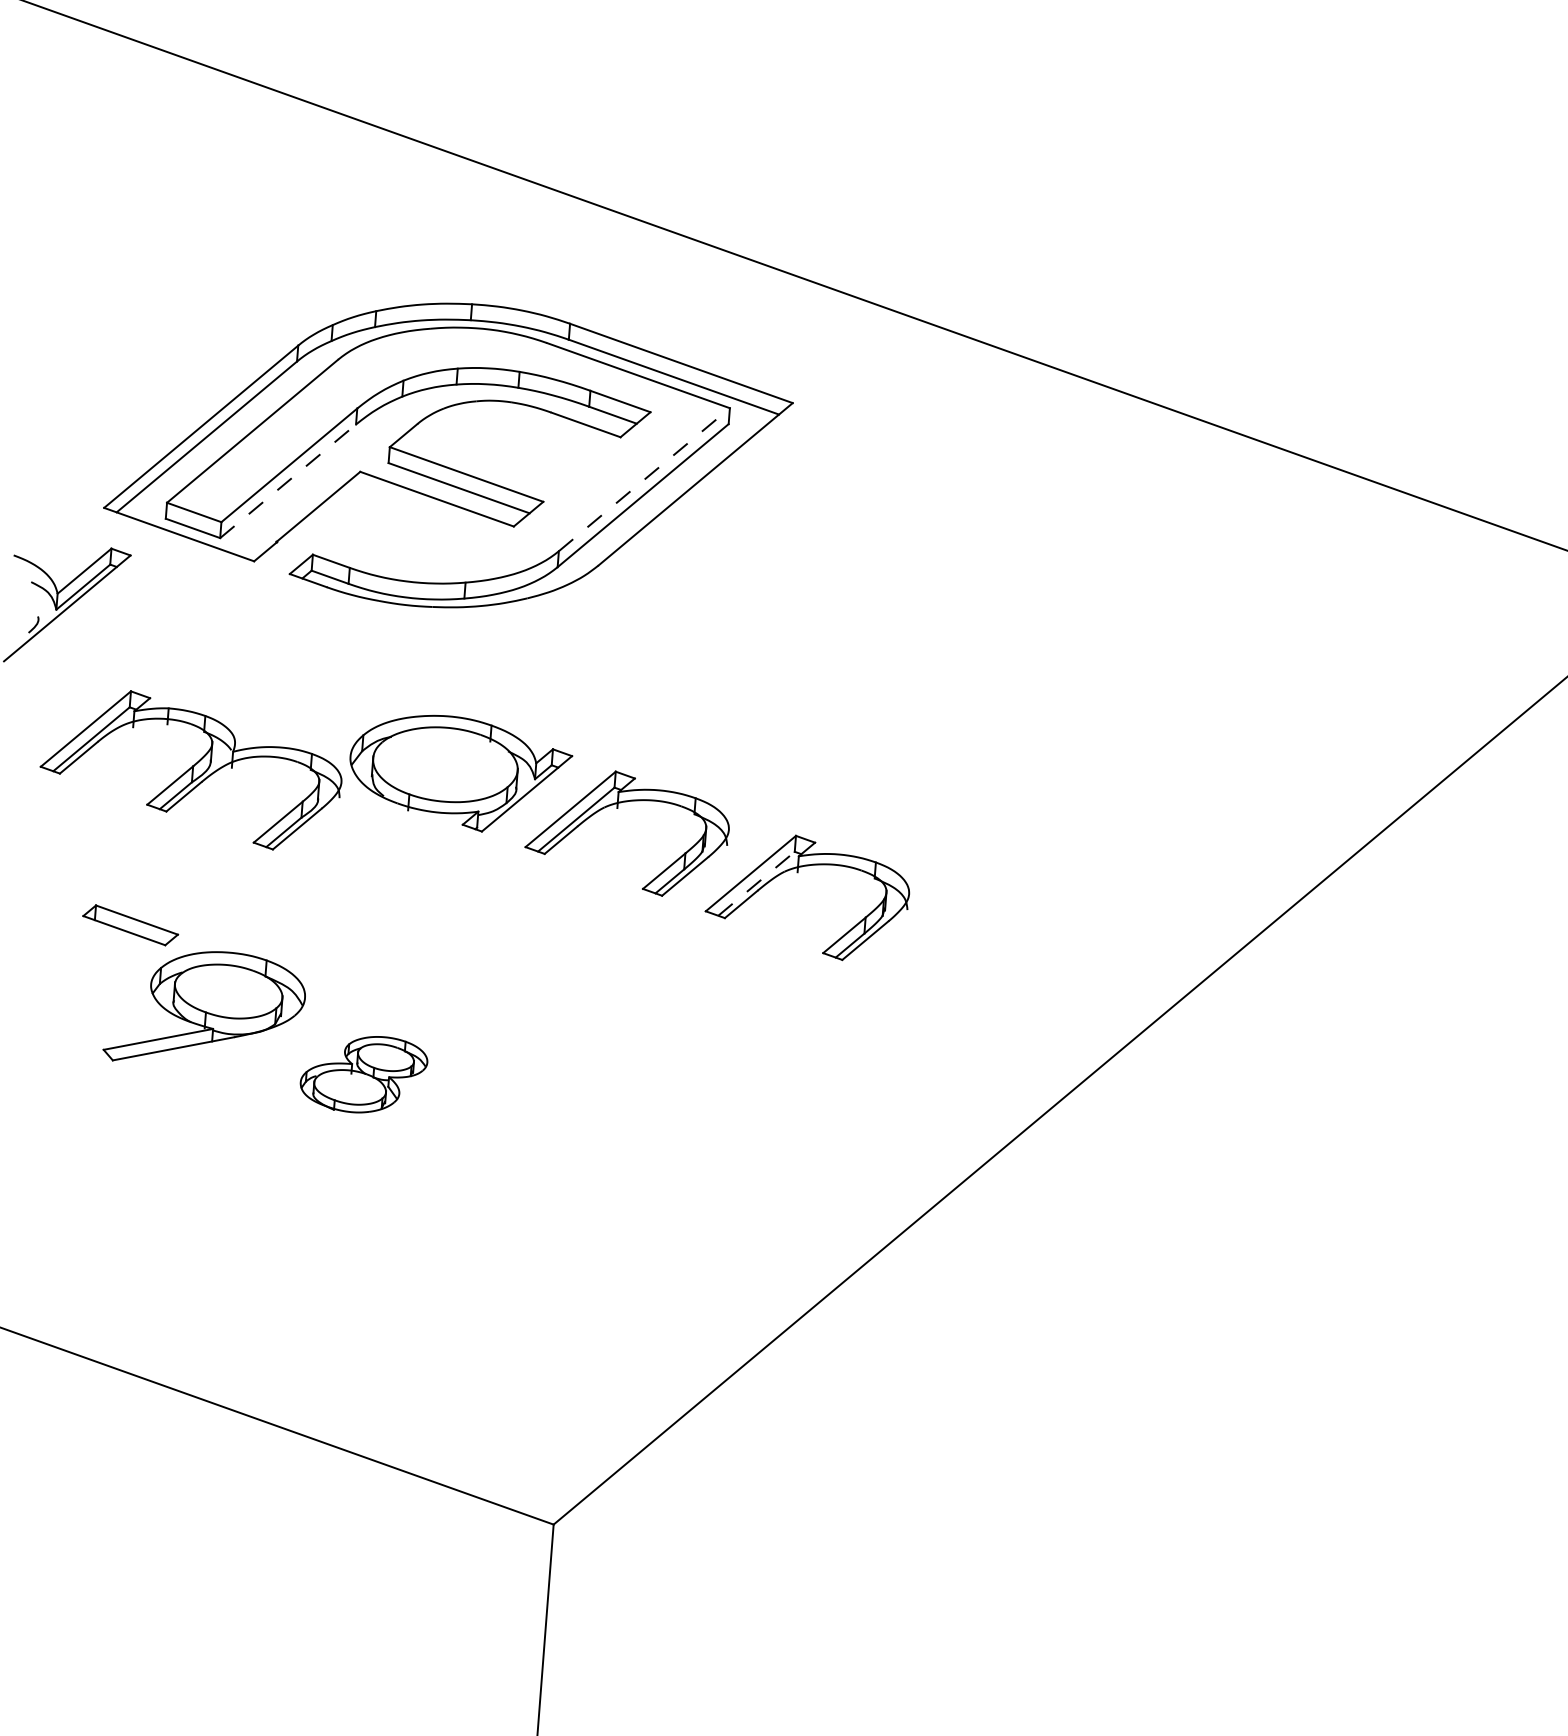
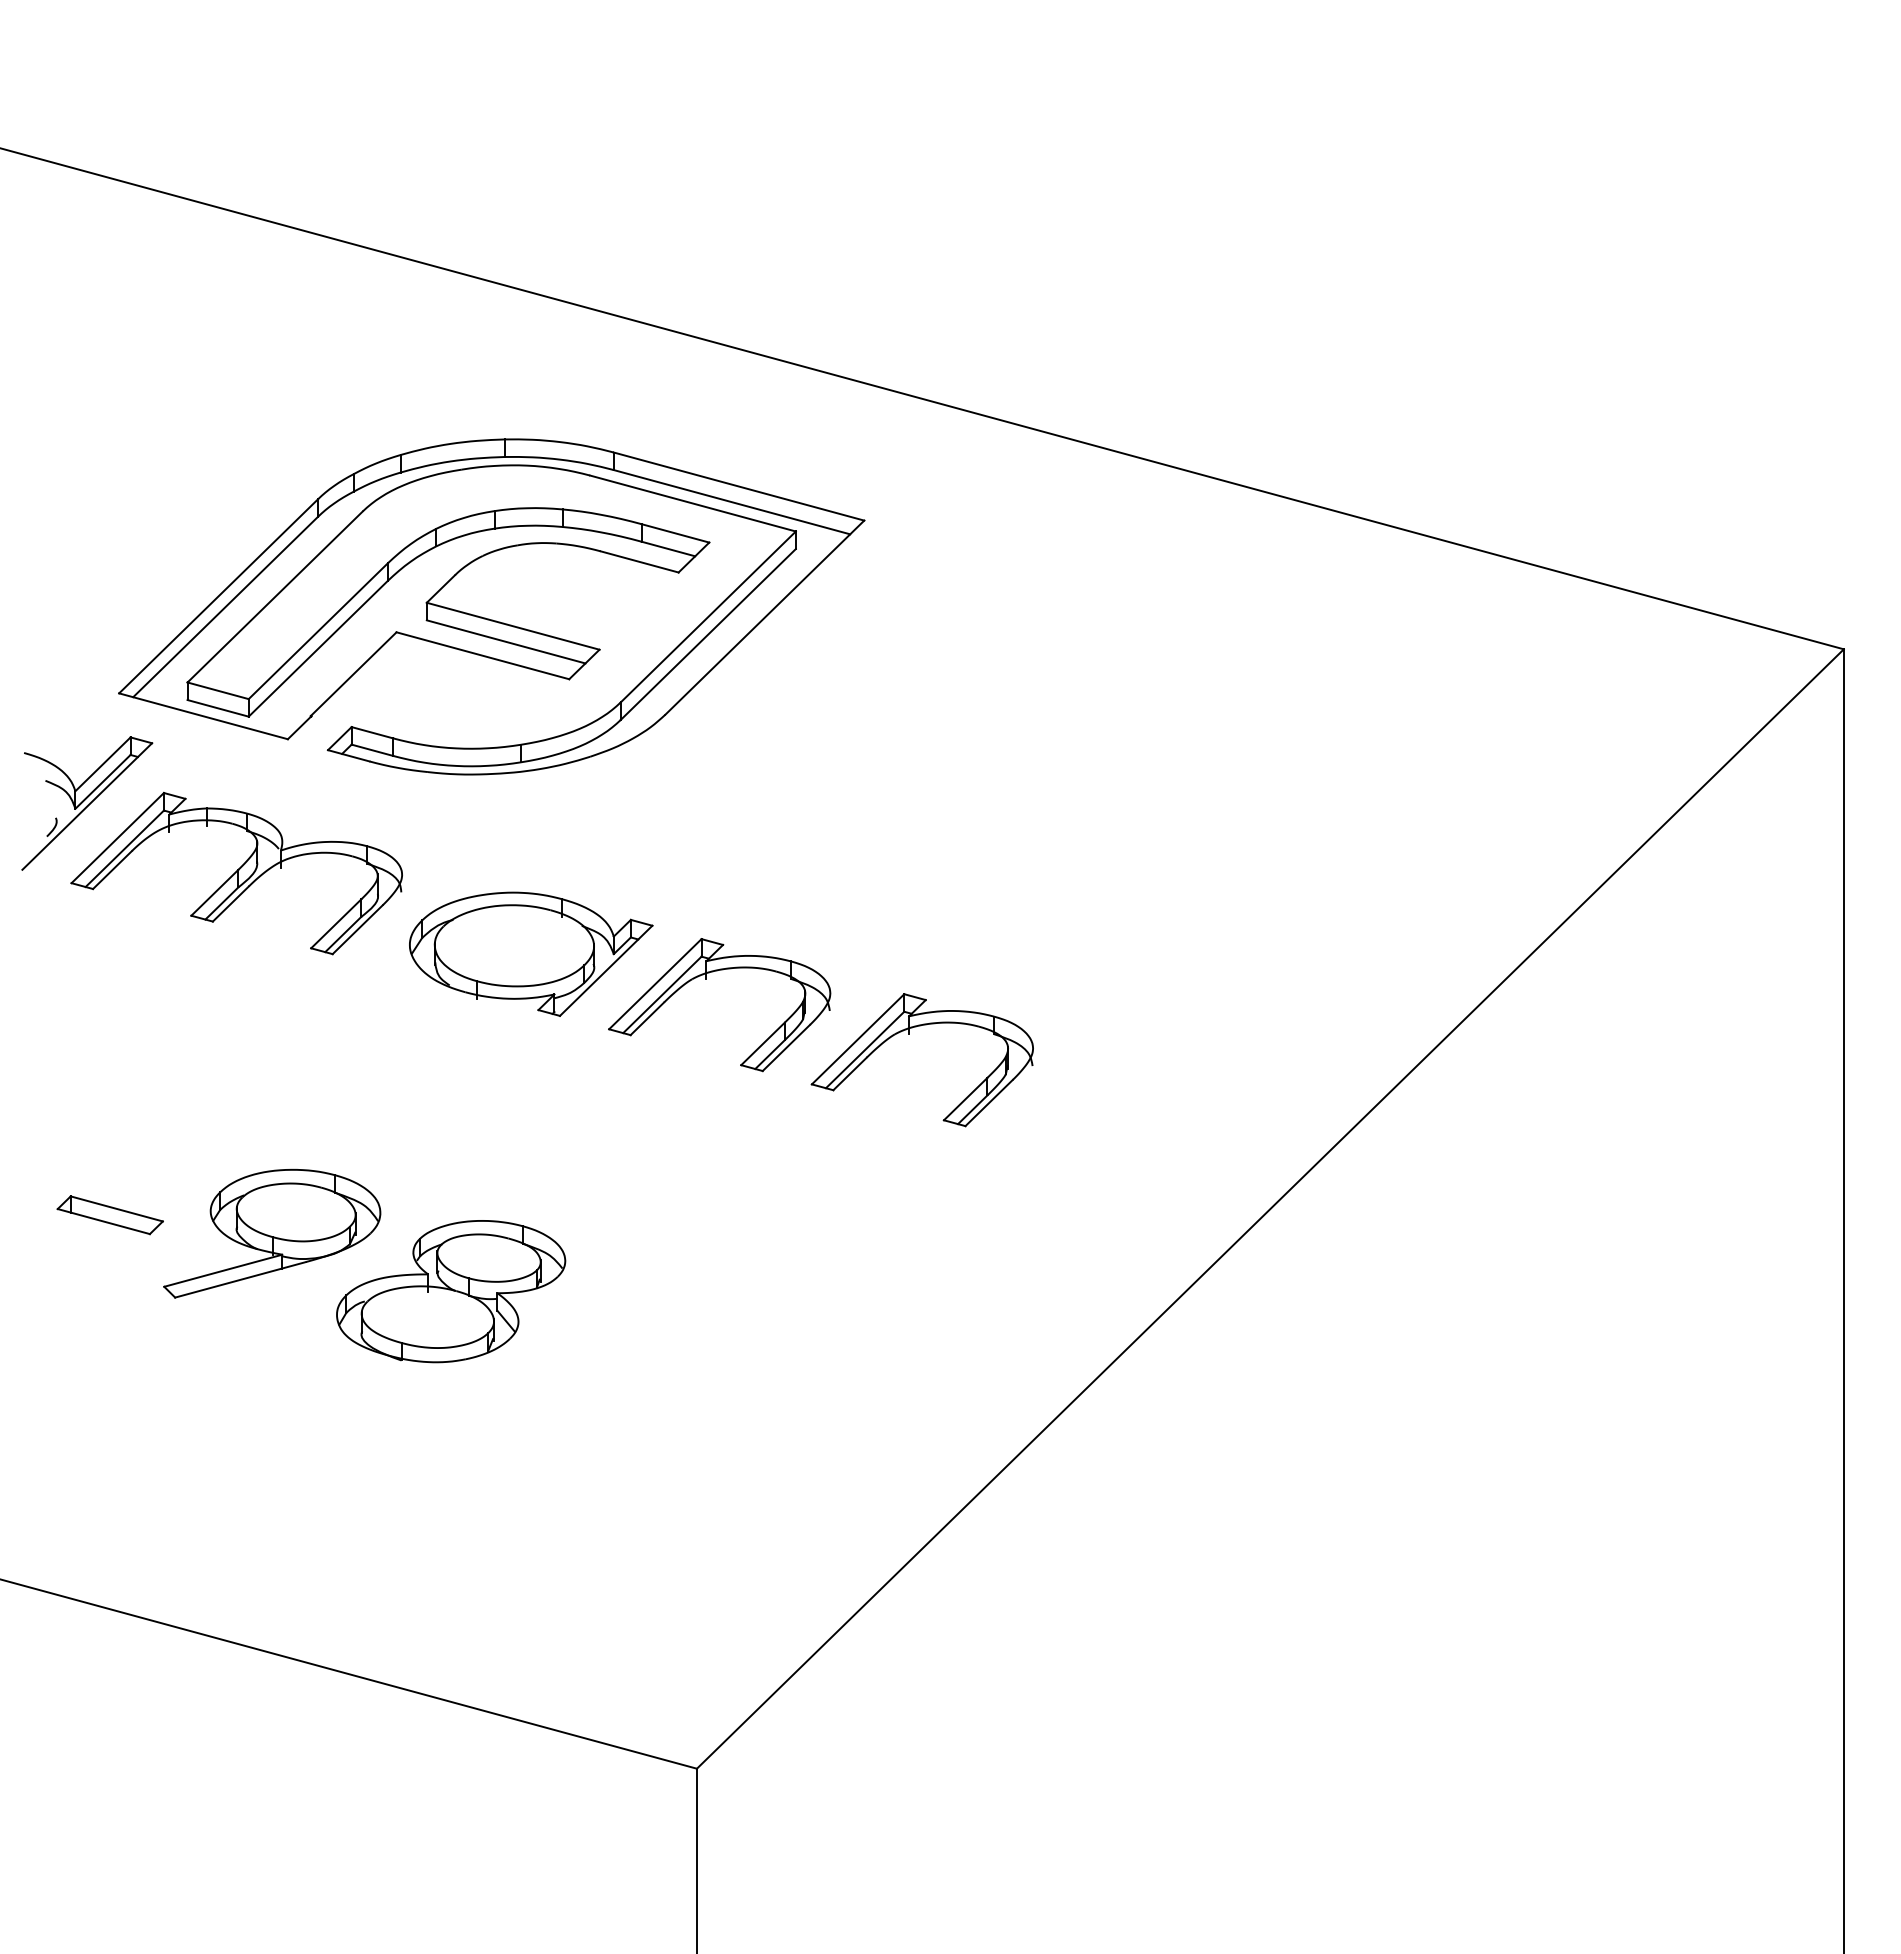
line: (644, 479) -> (708, 616), dashed -> solid
line: (288, 481) -> (318, 648), dashed -> solid
part: (191, 769) -> (236, 873), moved
line: (756, 884) -> (865, 1050), dashed -> solid
part: (129, 925) -> (109, 1215), moved
part: (364, 1074) -> (451, 1291), size x1.67

